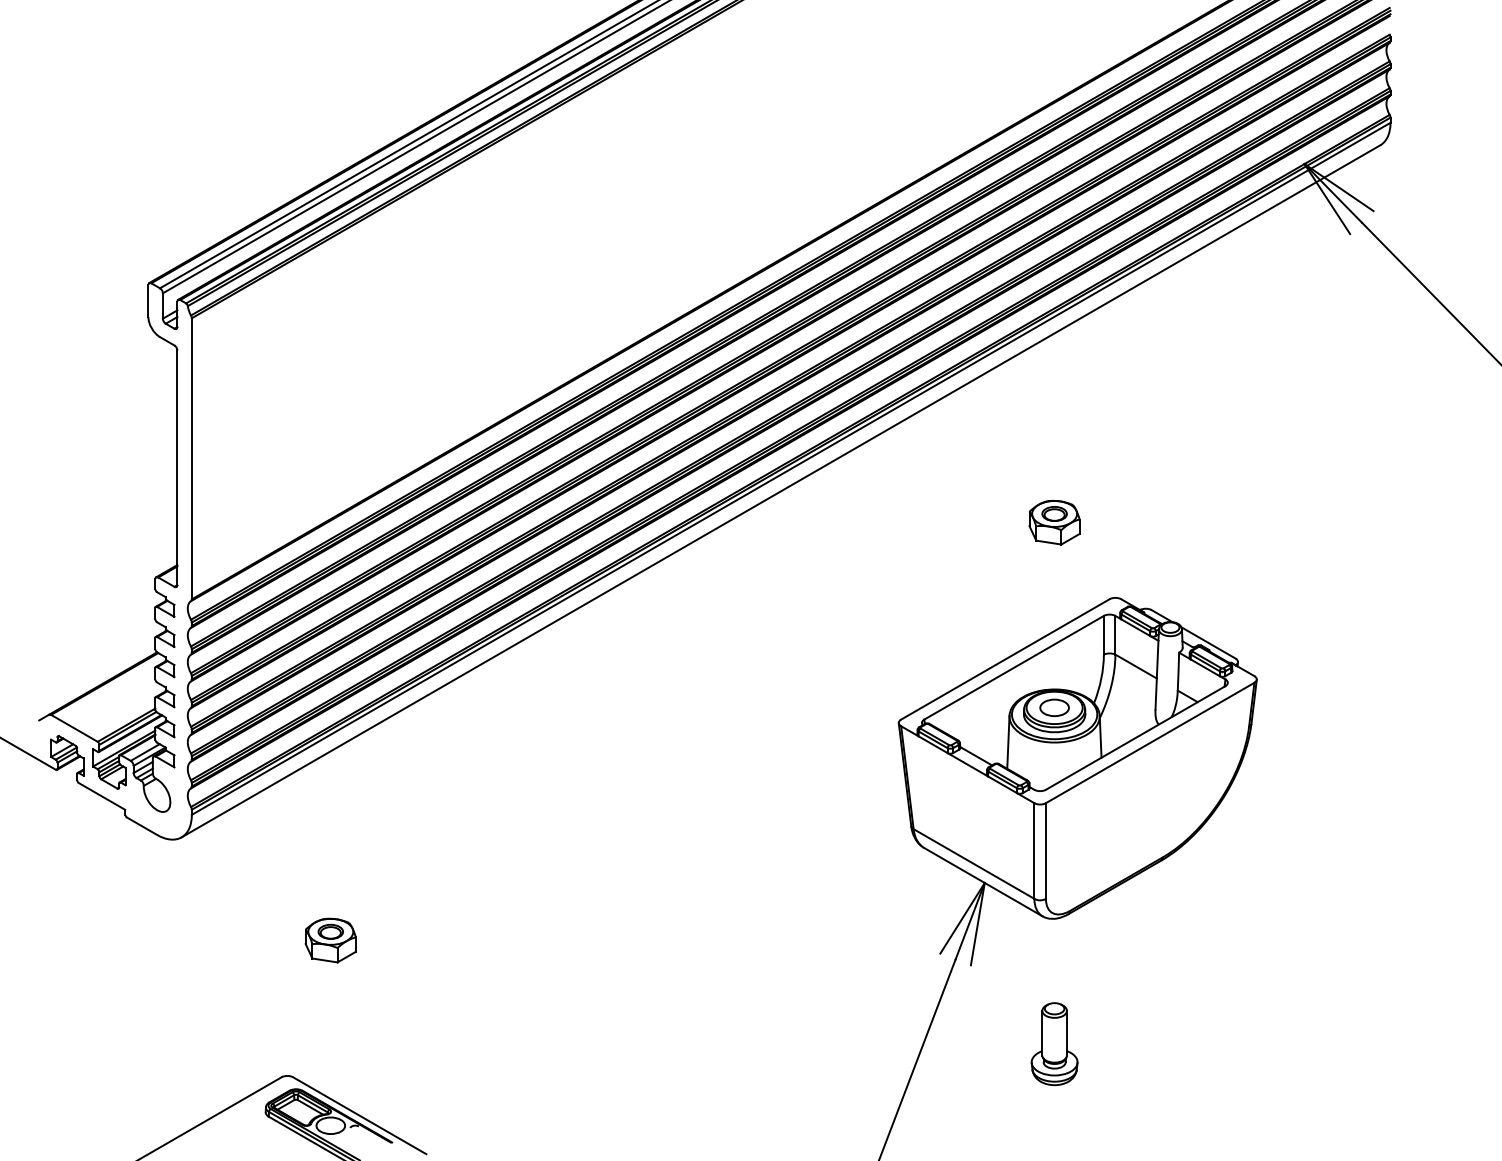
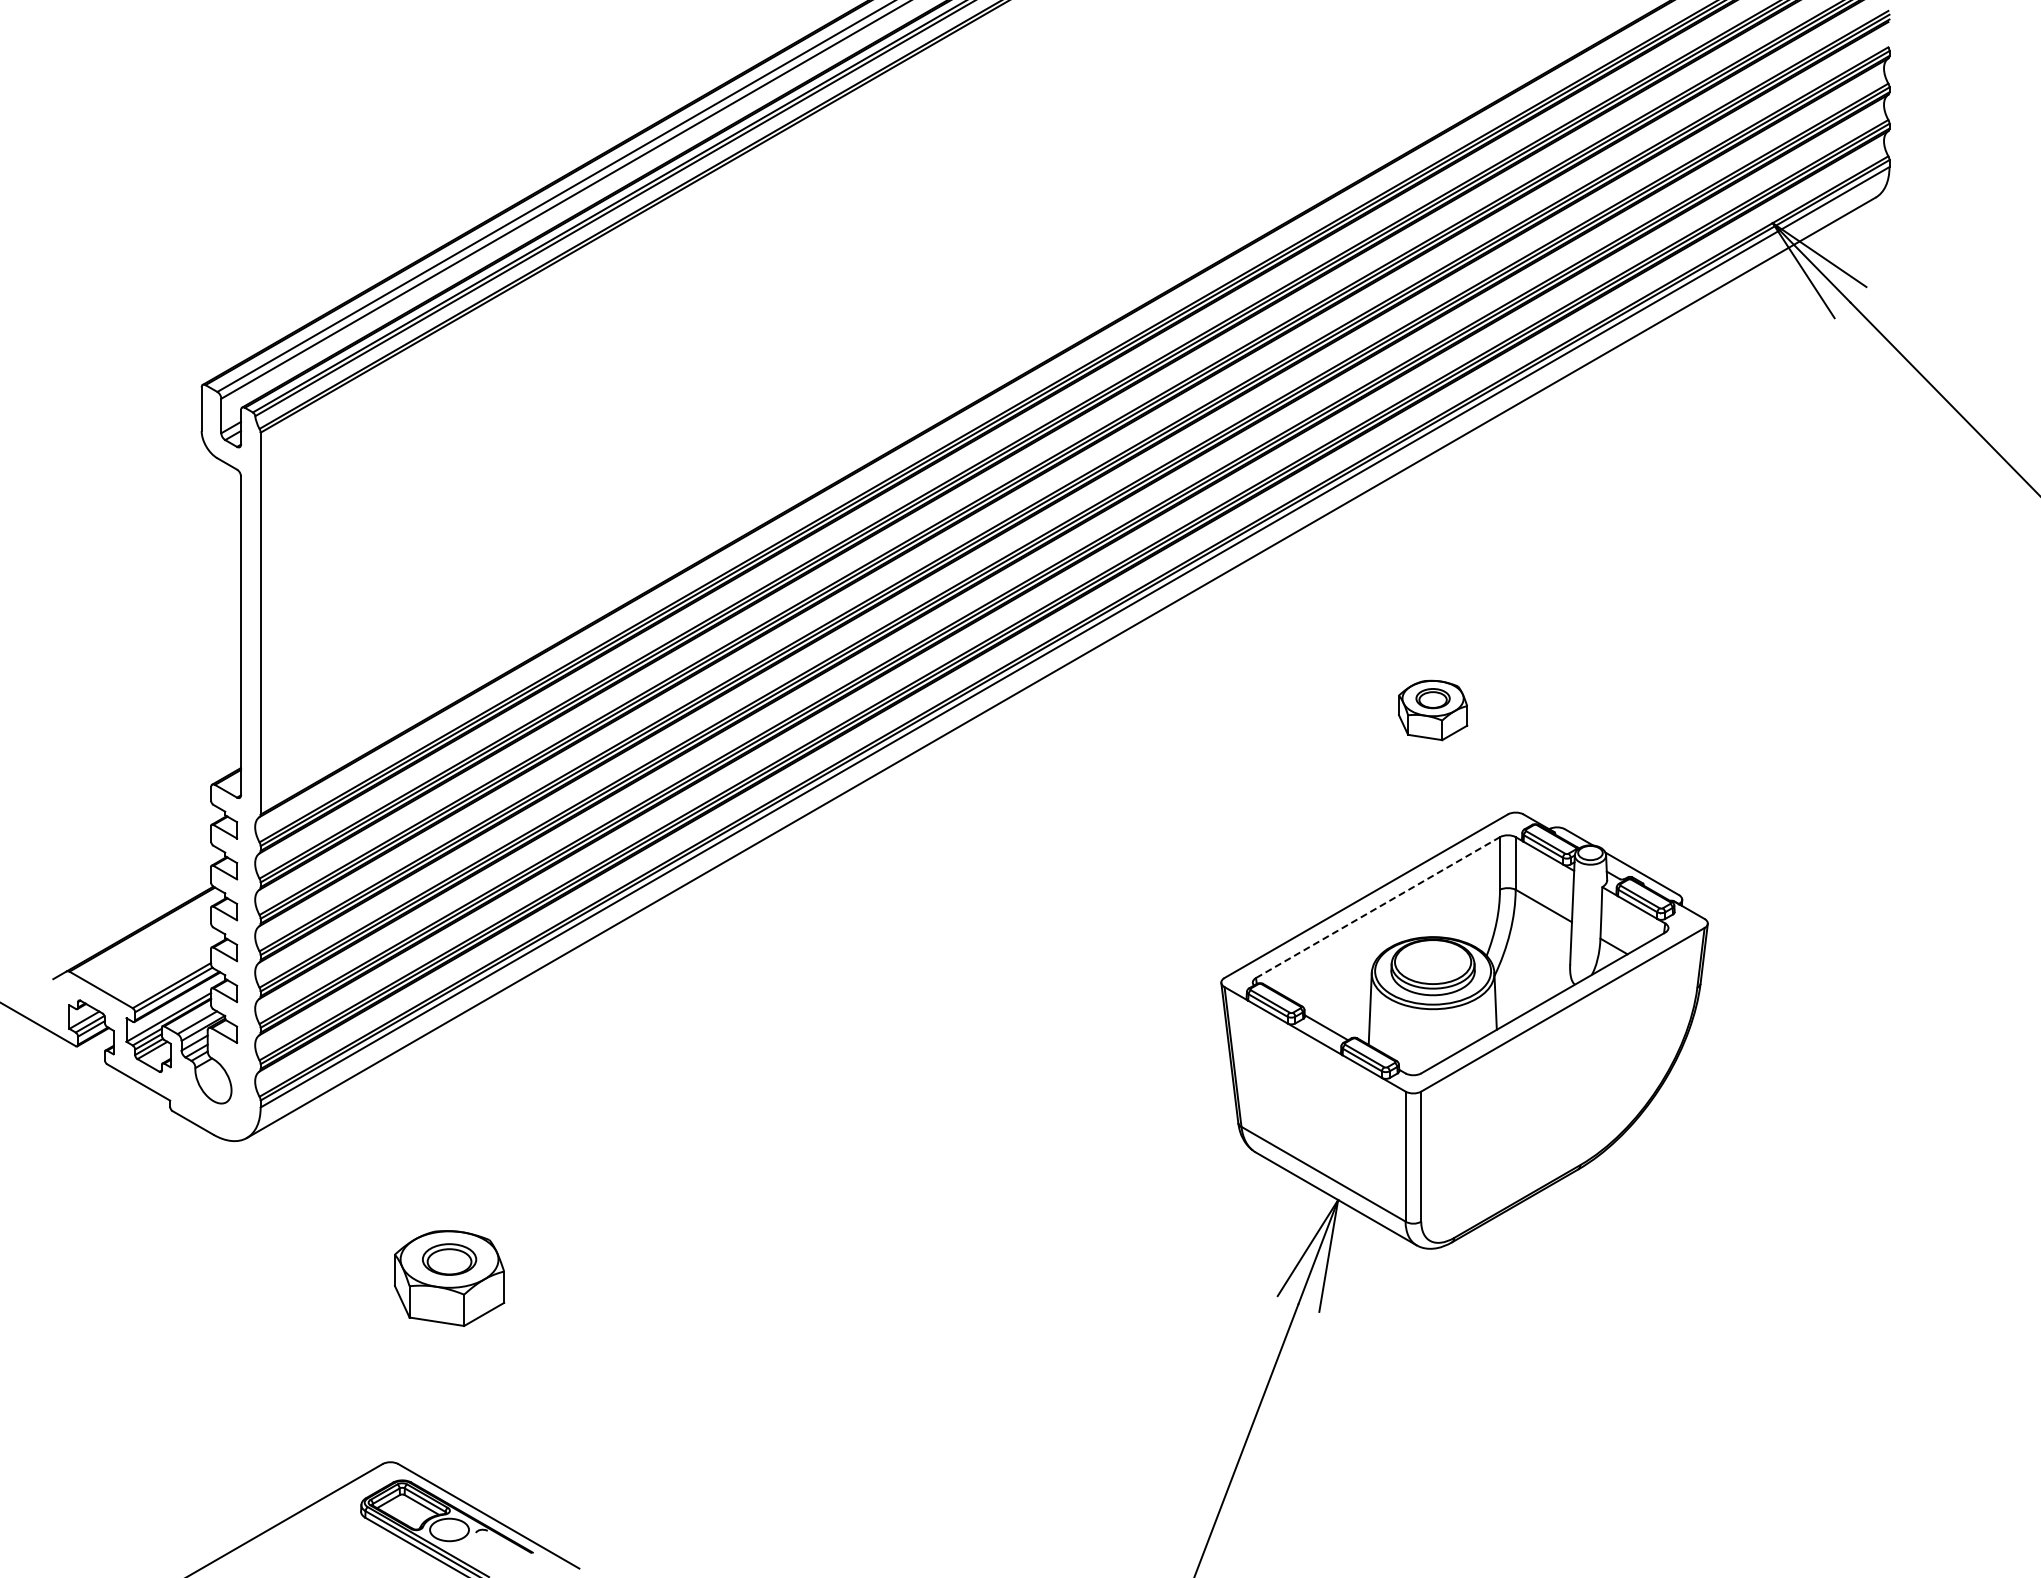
line: (1014, 667) -> (1378, 907), solid -> dashed
part: (1054, 708) -> (1432, 962), removed
part: (330, 939) -> (449, 1277), size x1.6
part: (1054, 1043) -> (1433, 1418), removed

